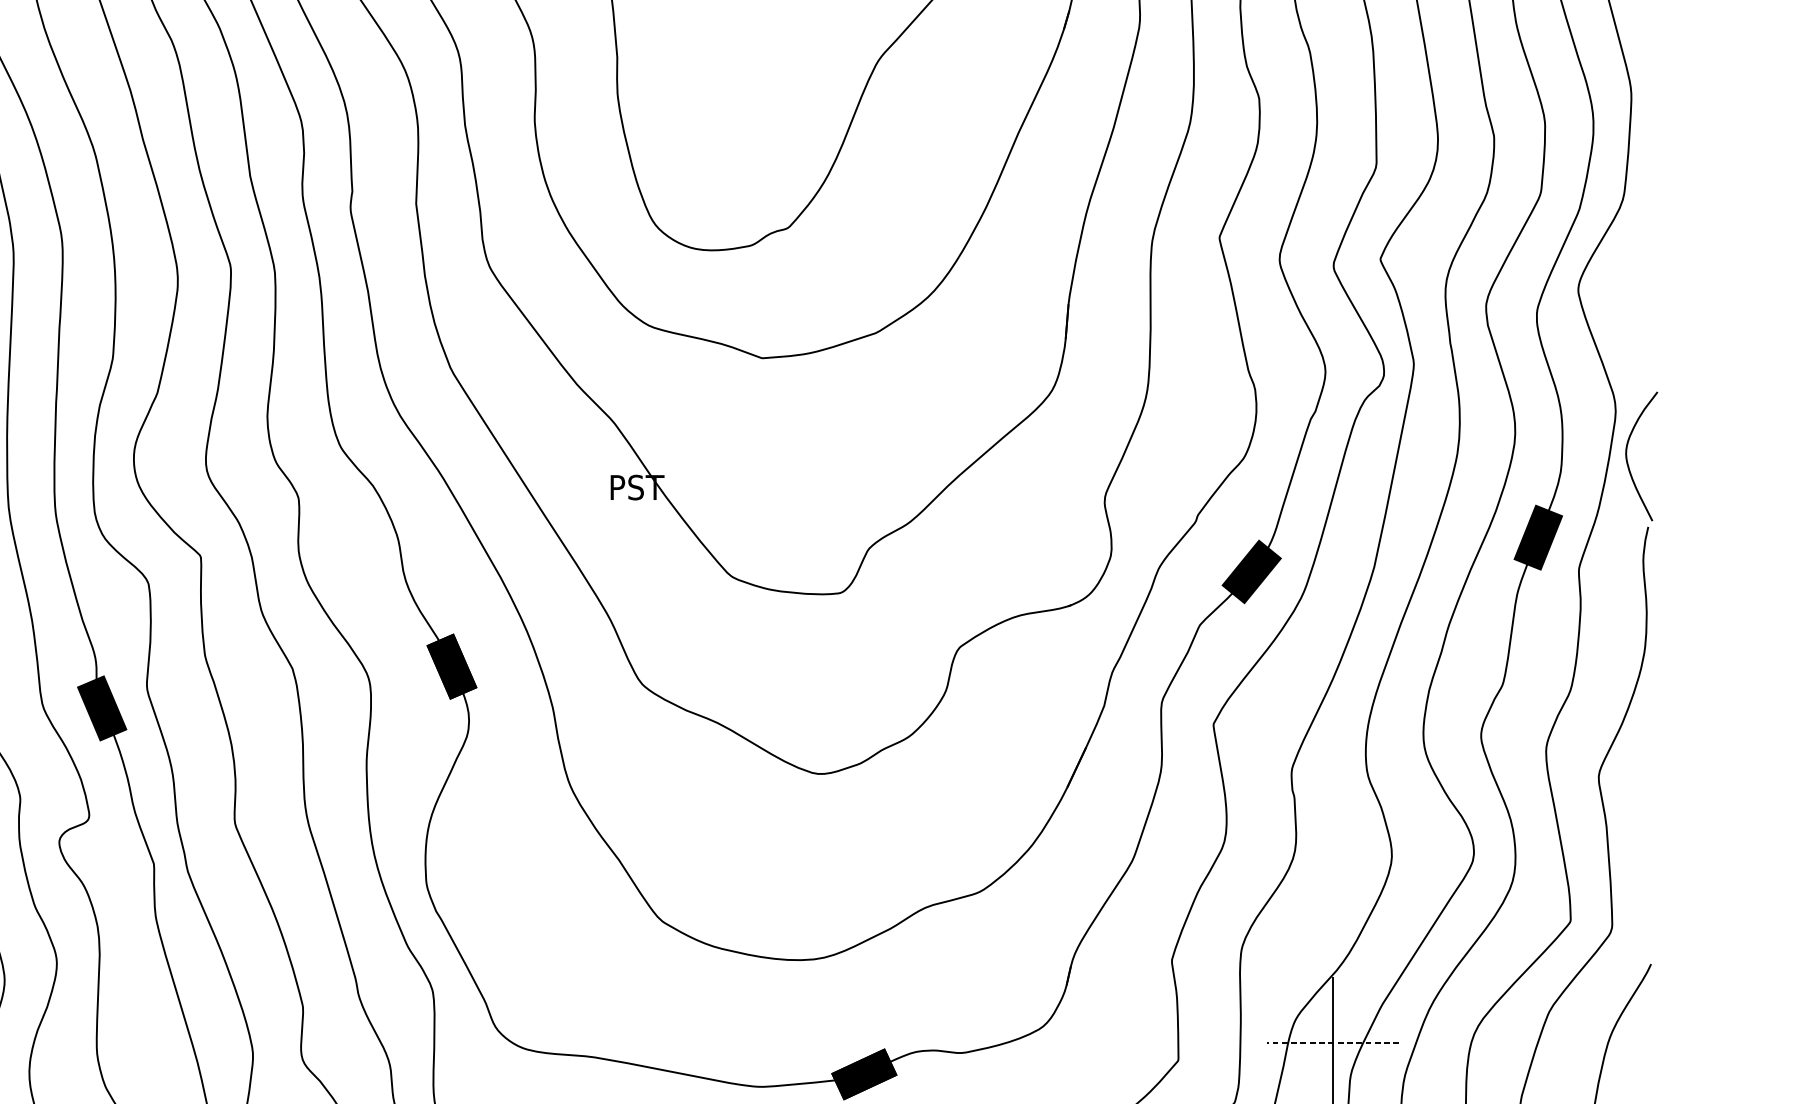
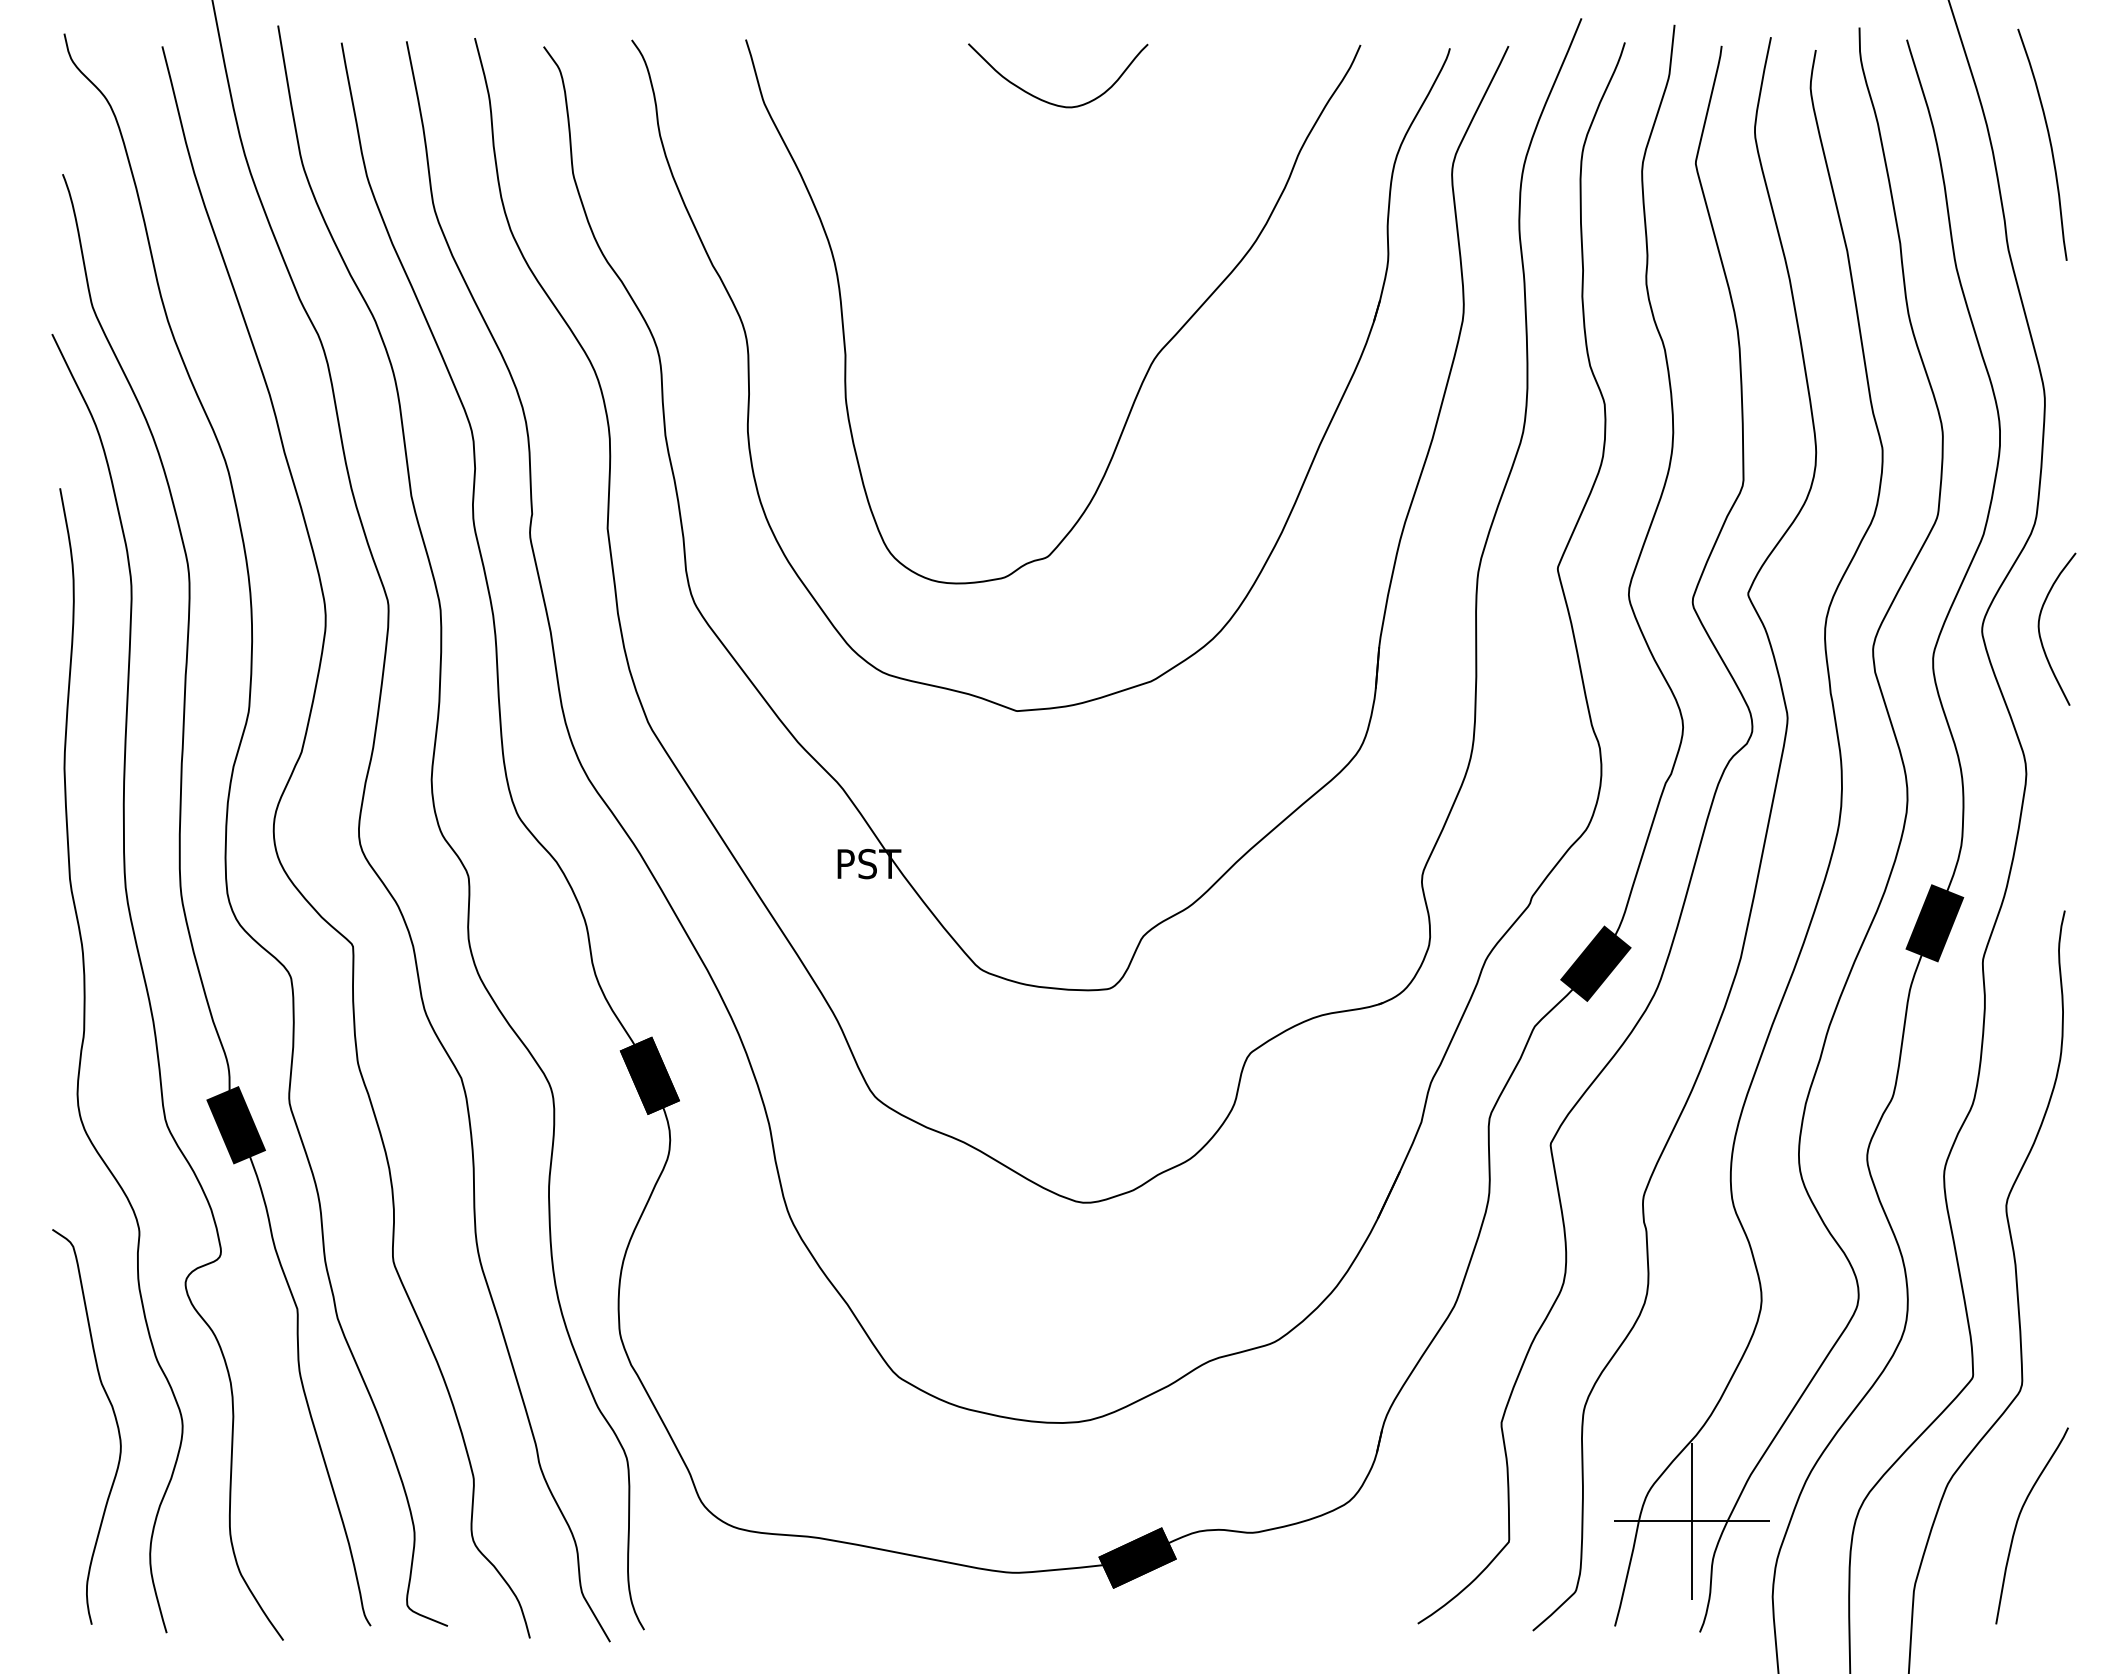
curve: (1627, 459) -> (2040, 632), moved
line: (1332, 1043) -> (1691, 1521), dashed -> solid

